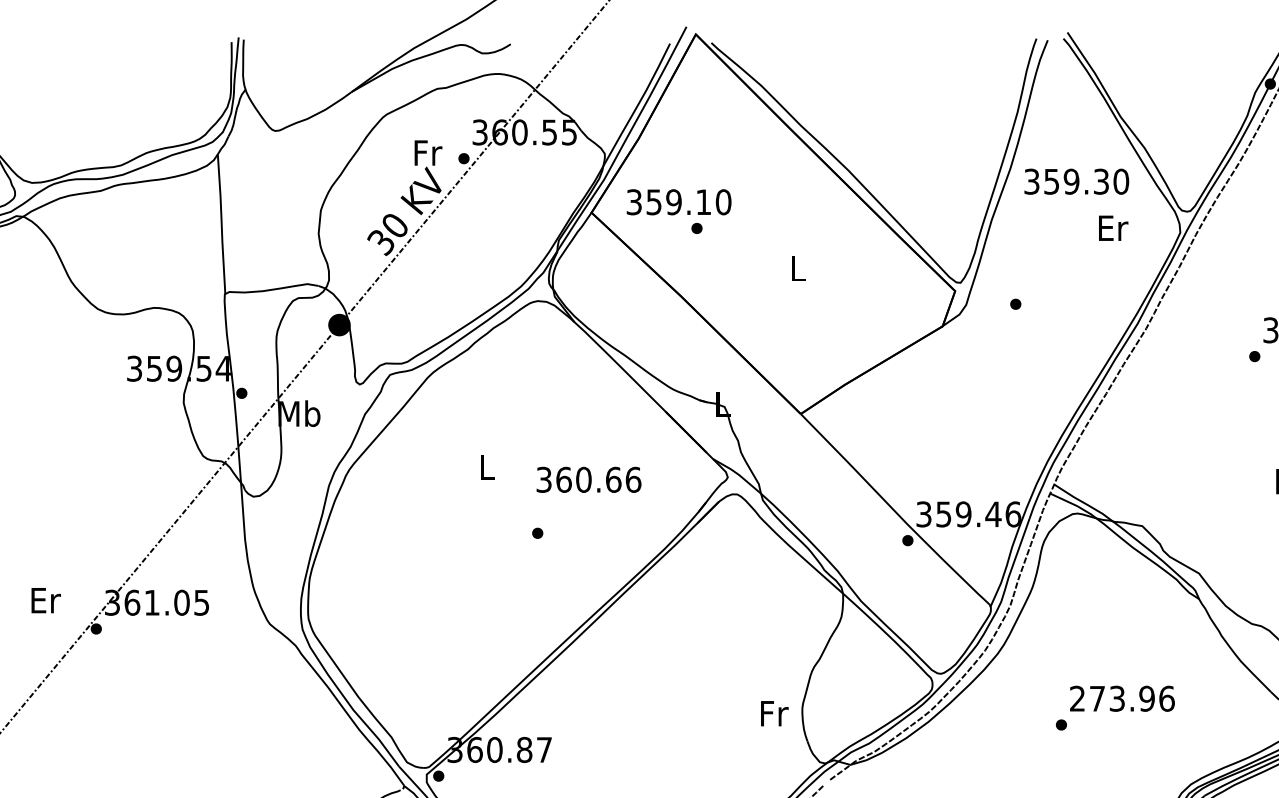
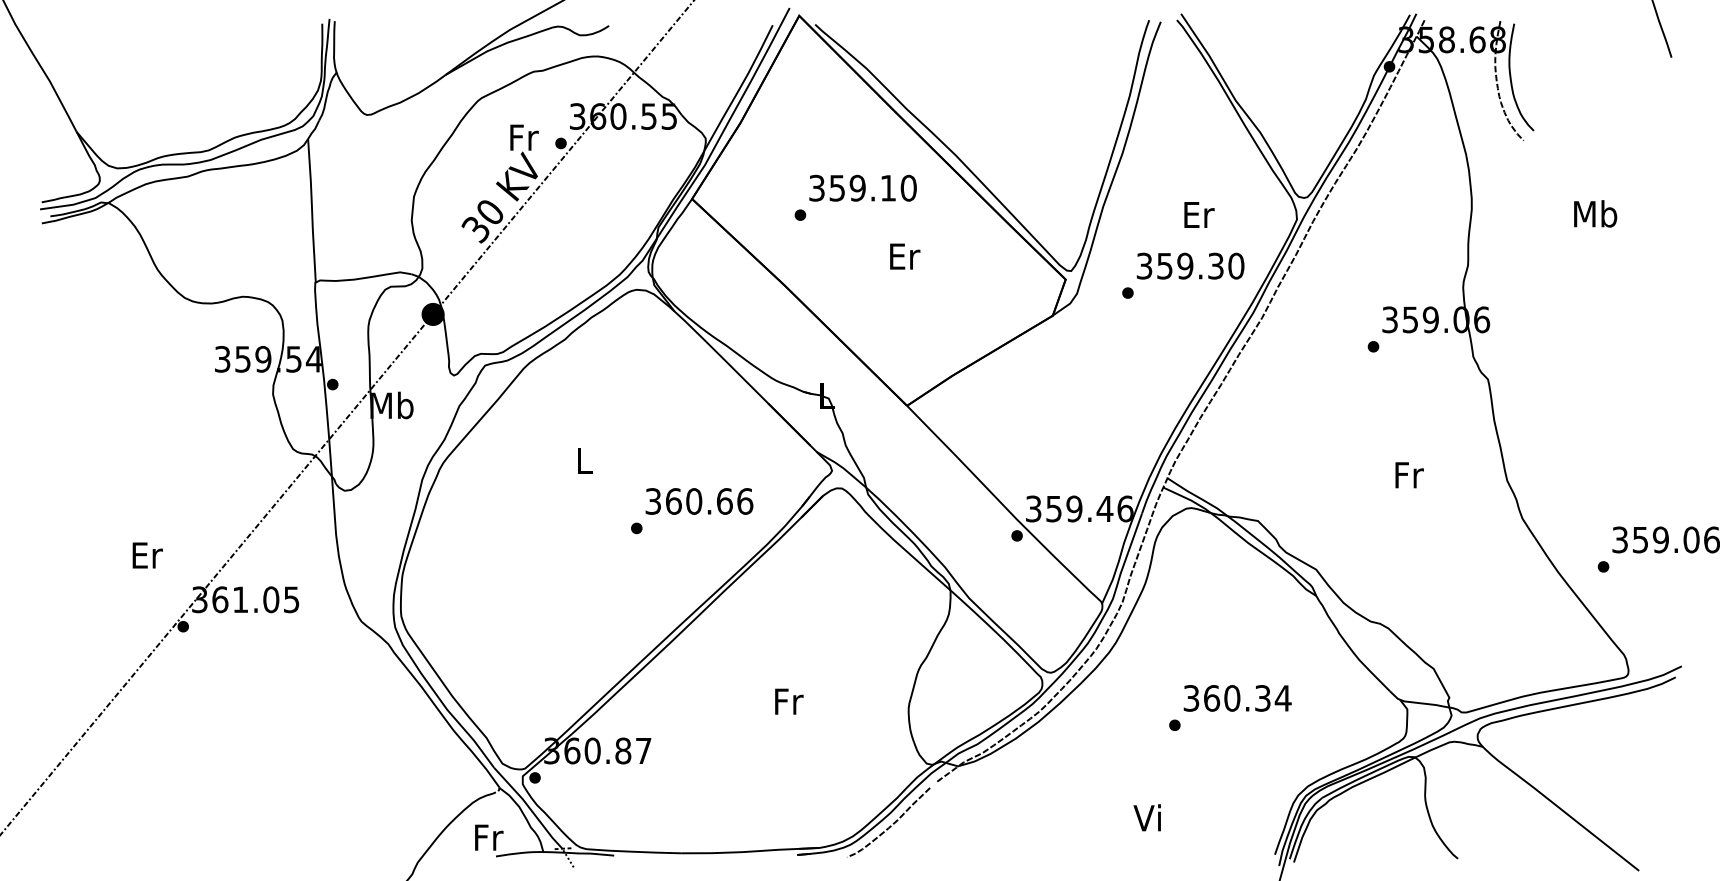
text: (1076, 181) -> (1190, 265), moved
text: (678, 201) -> (862, 187), moved
text: (1113, 227) -> (1199, 214), moved
text: (799, 268) -> (905, 256), L -> Er
text: (589, 479) -> (699, 501), moved
text: (45, 600) -> (147, 555), moved
text: (1122, 698) -> (1237, 698), 273.96 -> 360.34
text: (774, 713) -> (789, 701), moved

